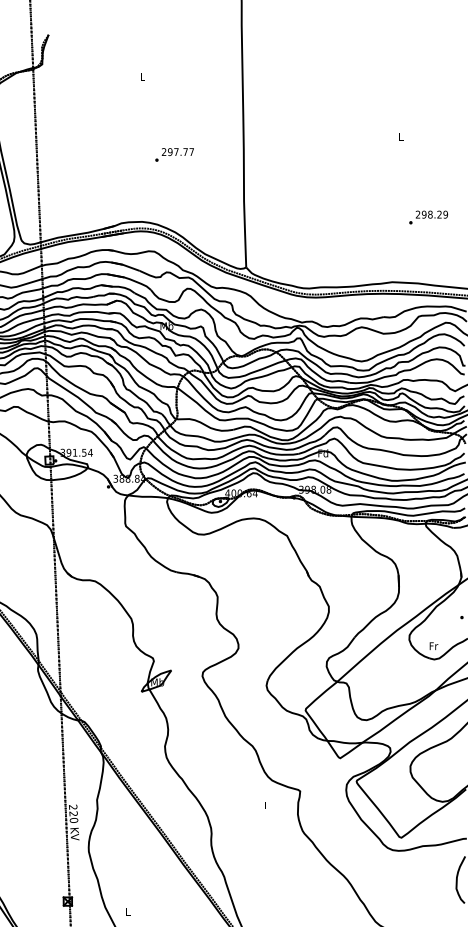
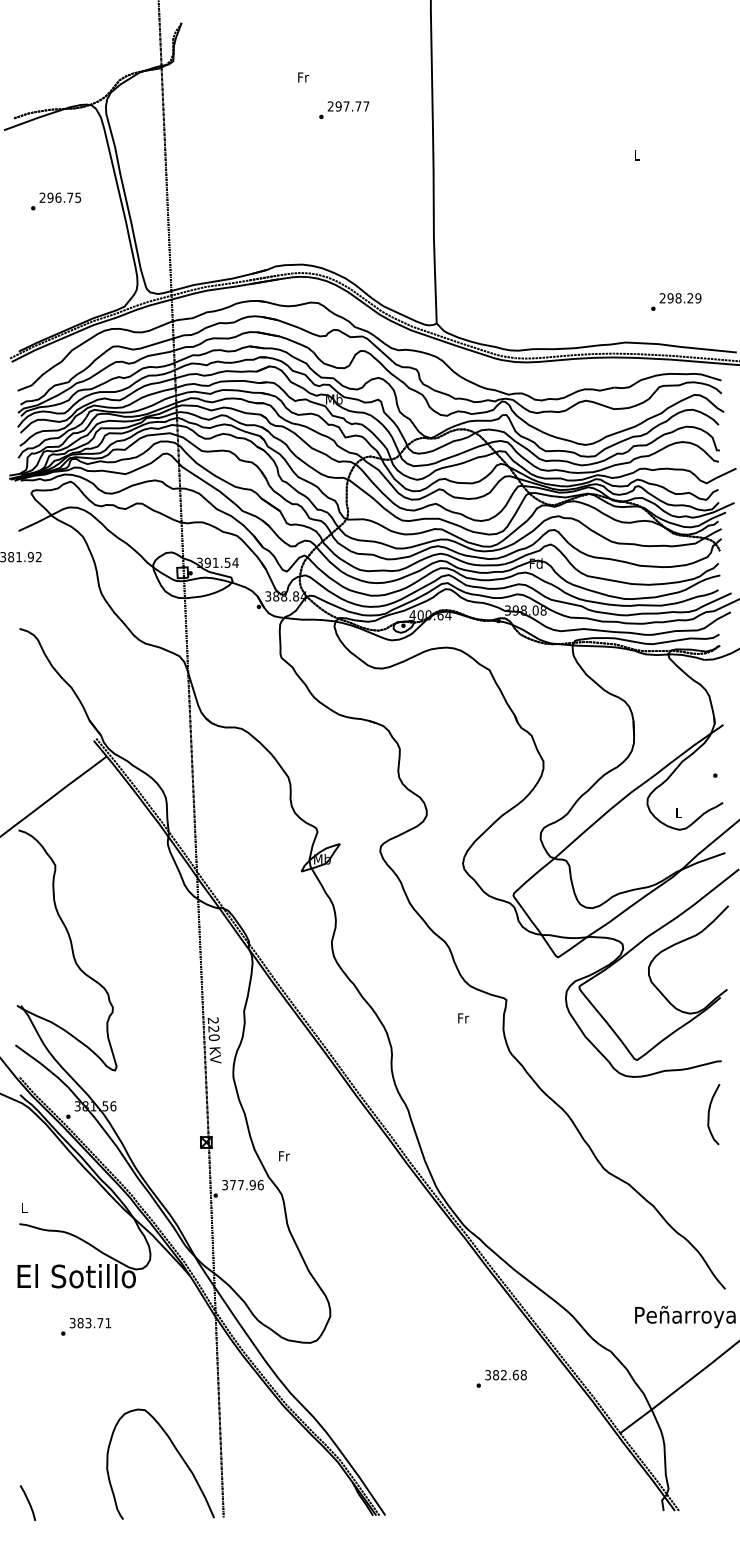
text: (143, 76) -> (303, 77), L -> Fr
text: (174, 154) -> (344, 109), moved
text: (428, 217) -> (676, 301), moved
text: (433, 646) -> (678, 812), Fr -> L
text: (266, 805) -> (463, 1018), L -> Fr
text: (128, 912) -> (284, 1156), L -> Fr

